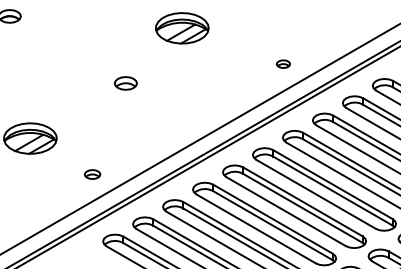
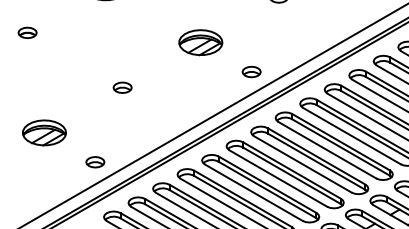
part: (181, 28) -> (200, 42), moved
part: (283, 63) -> (251, 71), size x1.67
part: (92, 174) -> (95, 162), size x1.43

